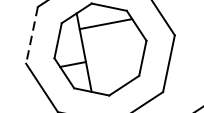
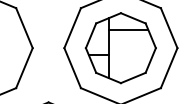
line: (31, 35) -> (72, 28), dashed -> solid

